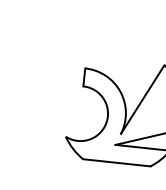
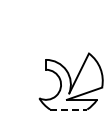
line: (116, 162) -> (68, 109), solid -> dashed

